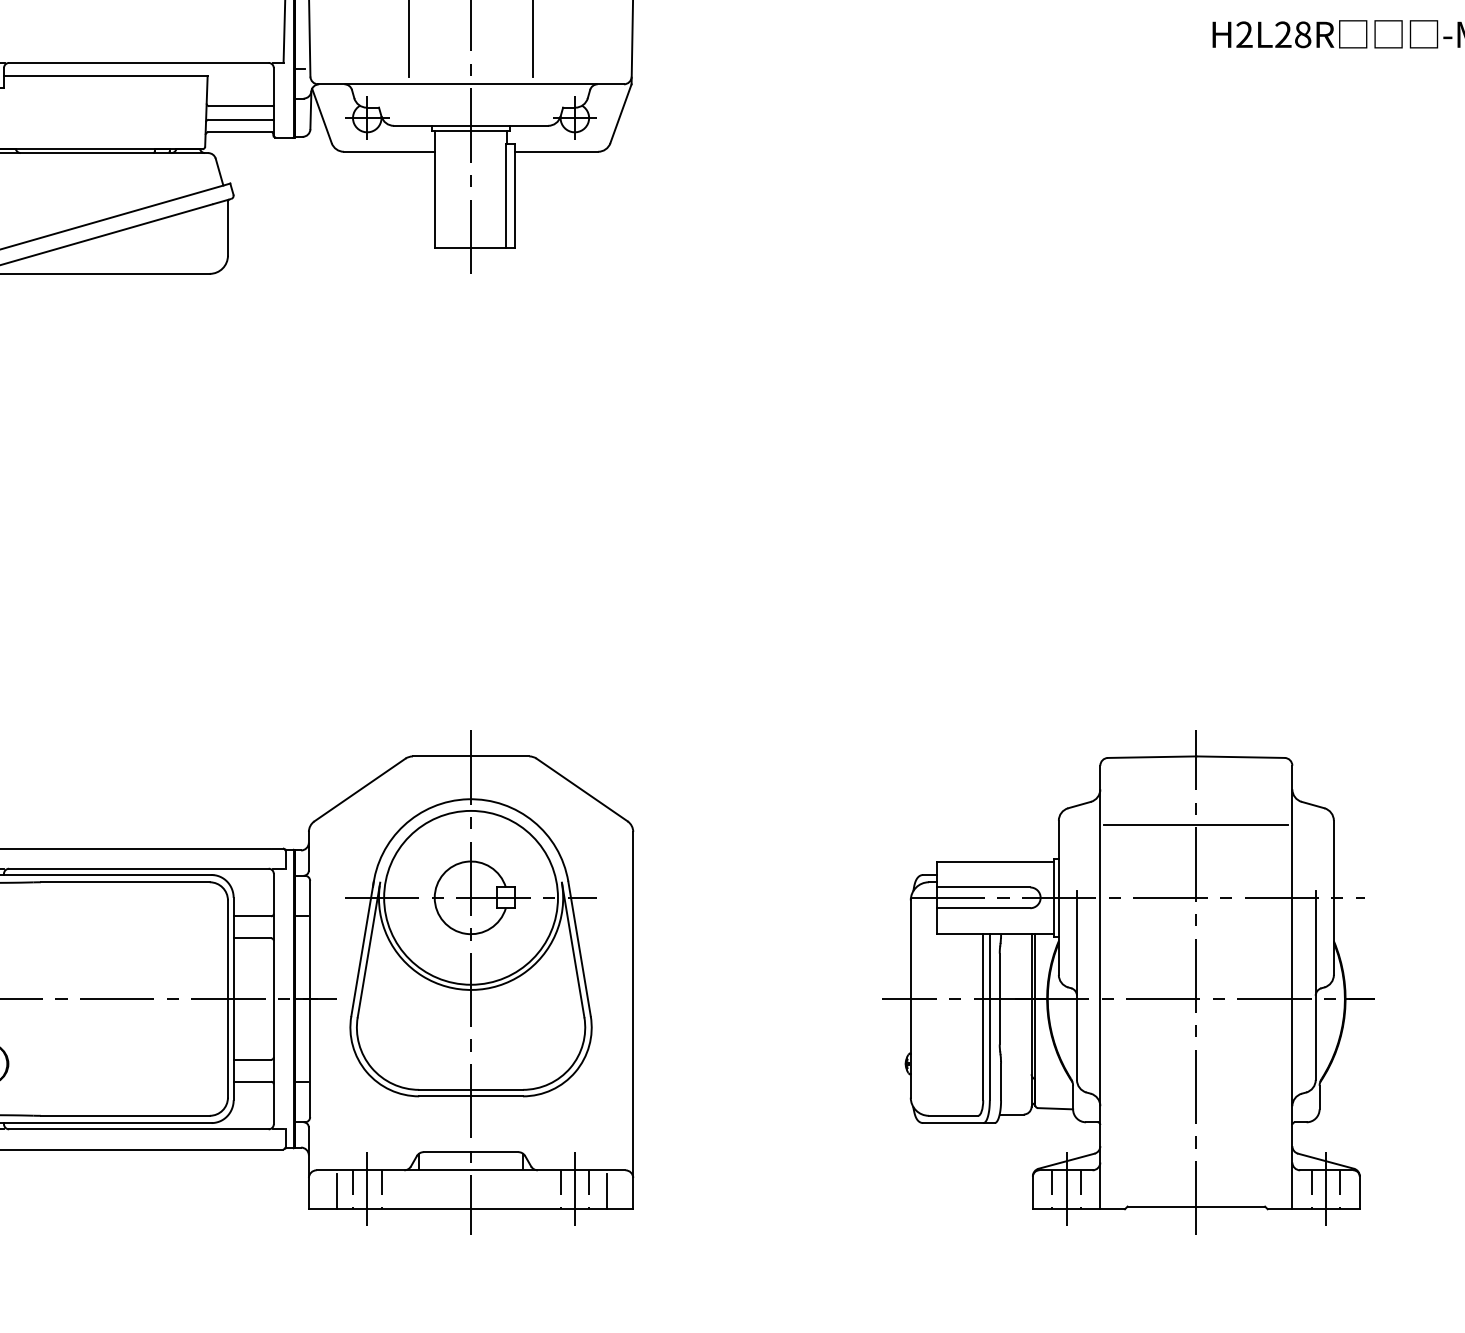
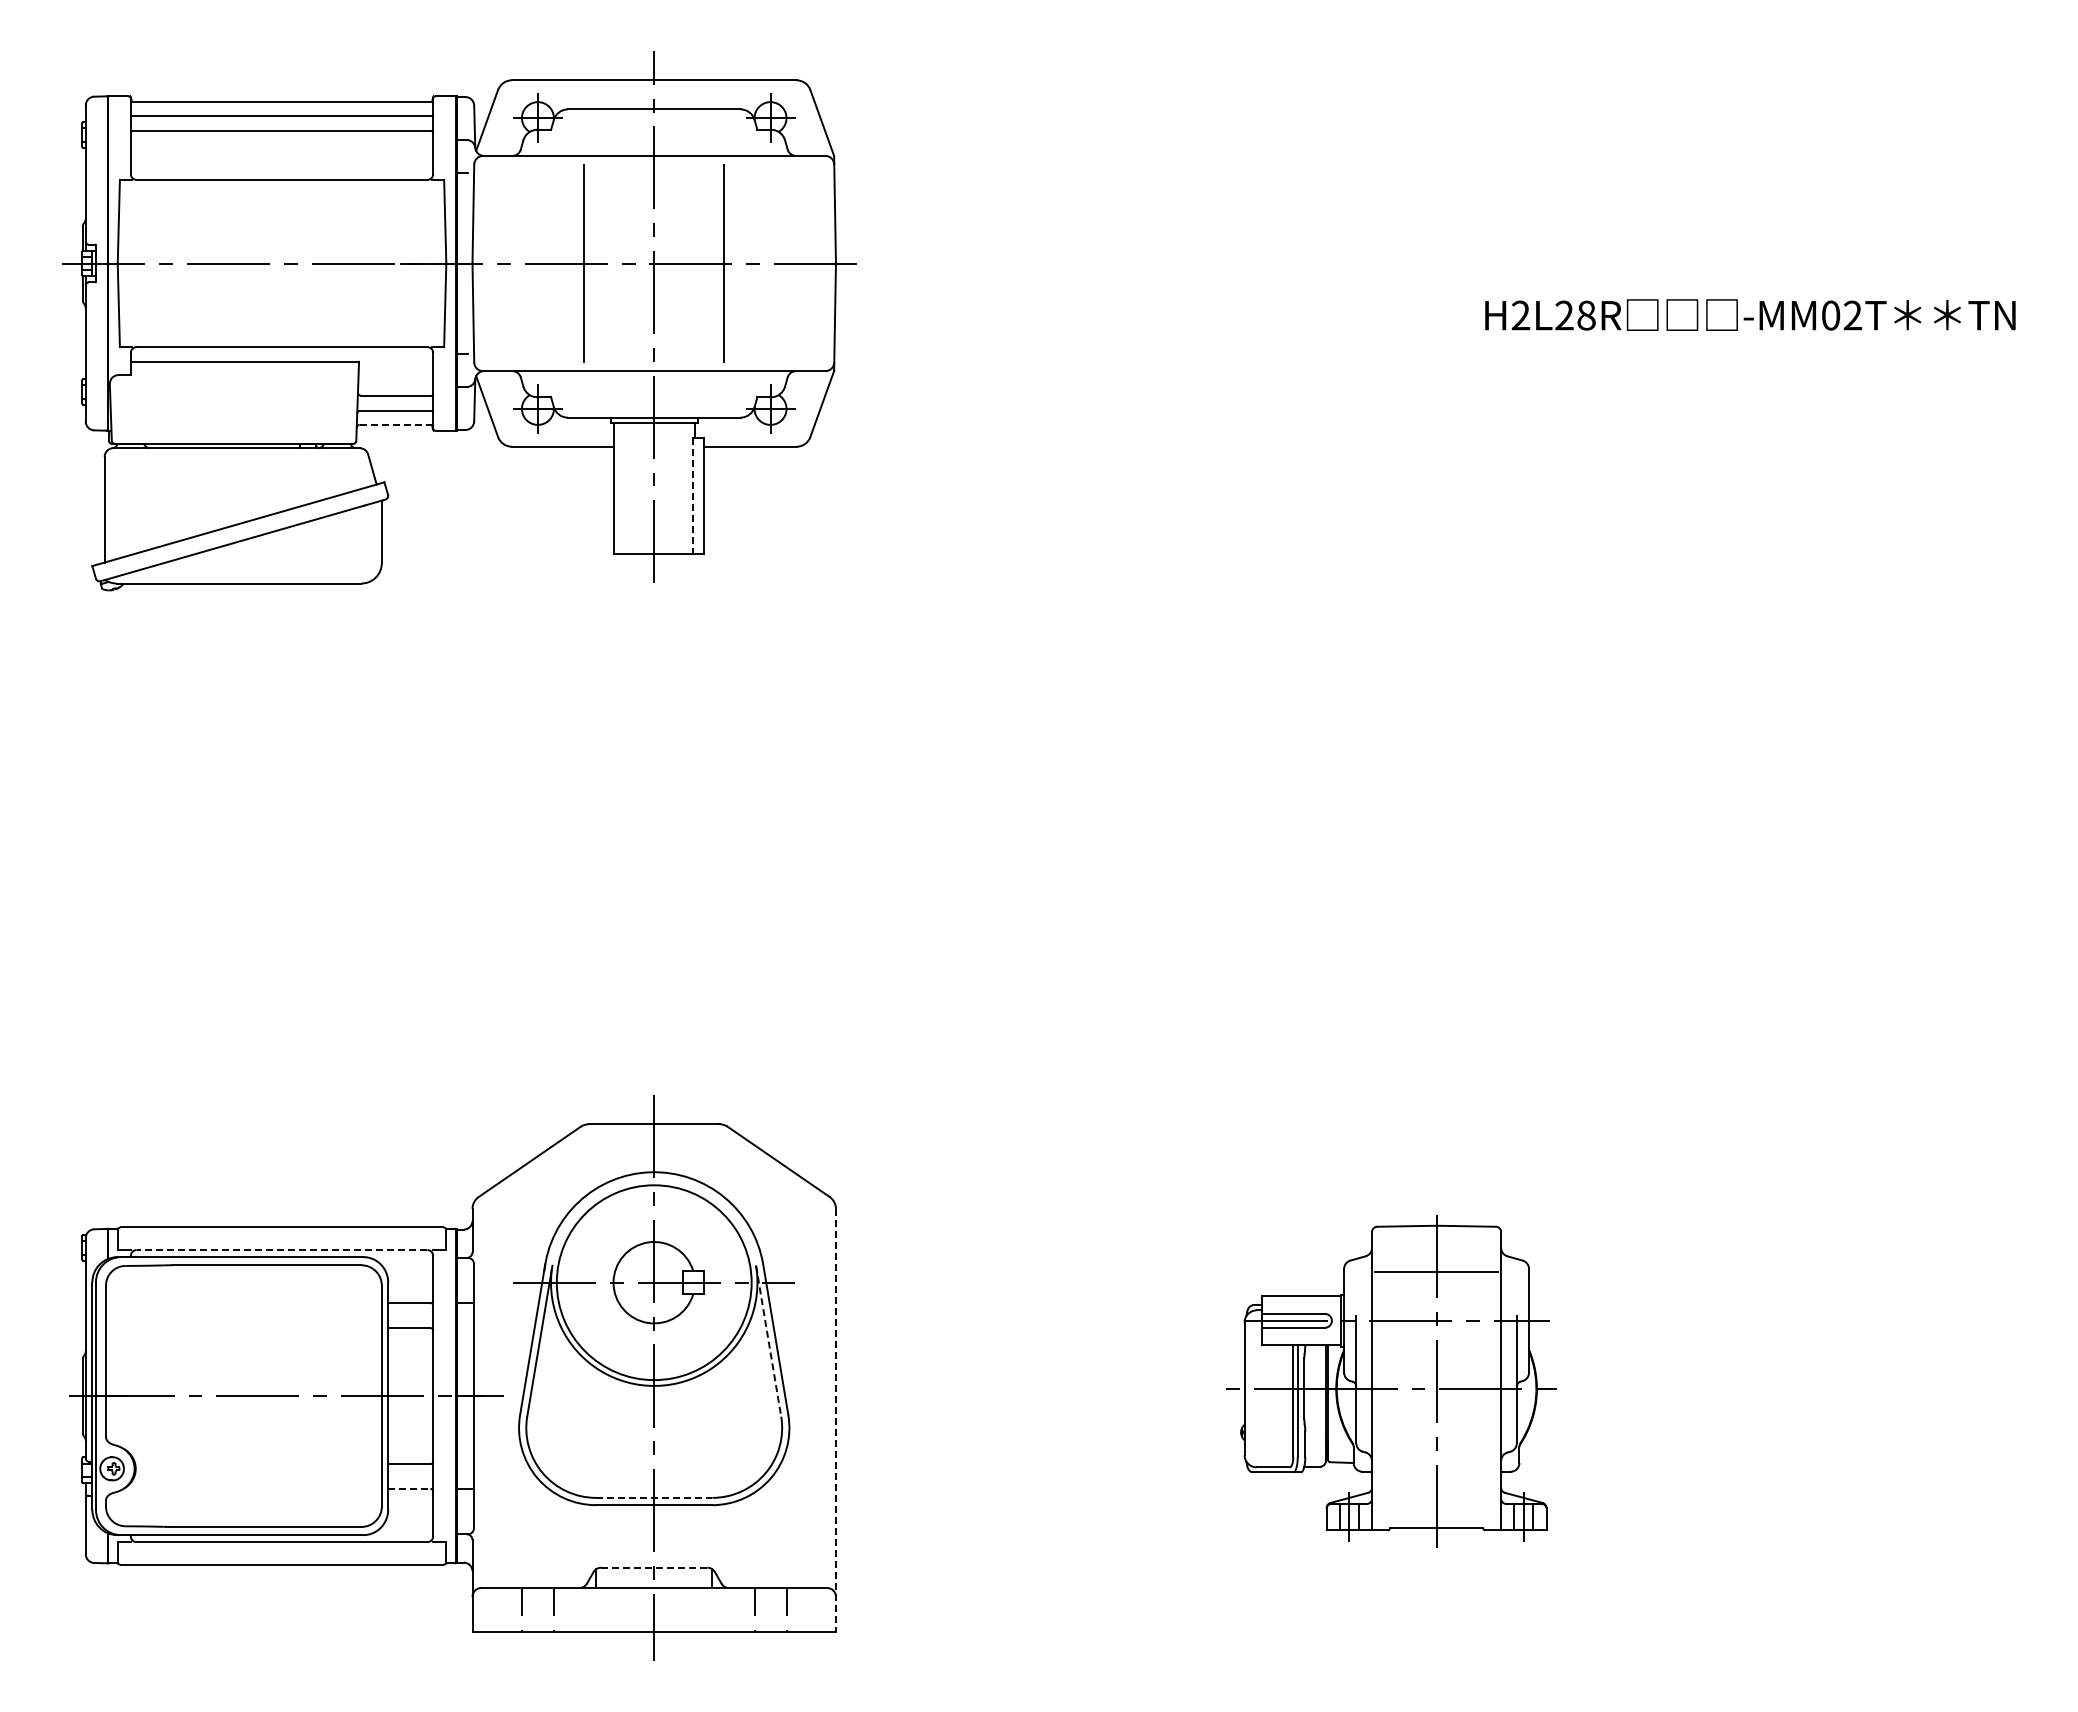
line: (240, 131) -> (395, 424), solid -> dashed
line: (506, 196) -> (693, 496), solid -> dashed
line: (138, 869) -> (281, 1250), solid -> dashed
line: (573, 950) -> (768, 1341), solid -> dashed
part: (1128, 982) -> (1390, 1377), size x0.6
line: (632, 1020) -> (835, 1420), solid -> dashed
line: (252, 1081) -> (409, 1488), solid -> dashed
line: (471, 1089) -> (654, 1497), solid -> dashed
line: (470, 1151) -> (653, 1567), solid -> dashed
line: (366, 1189) -> (537, 1609), removed
line: (574, 1189) -> (770, 1609), removed
line: (337, 1191) -> (504, 1611), removed
line: (606, 1191) -> (806, 1611), removed

